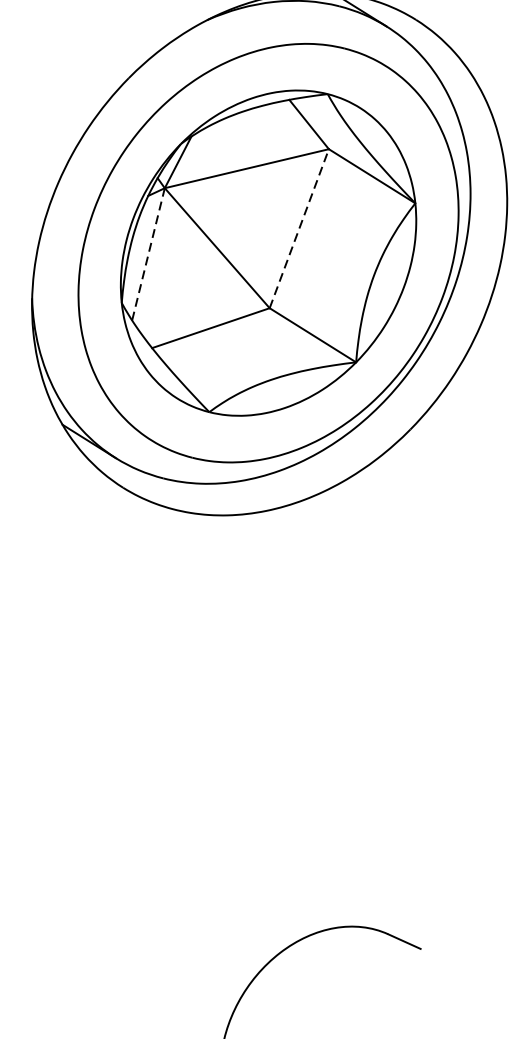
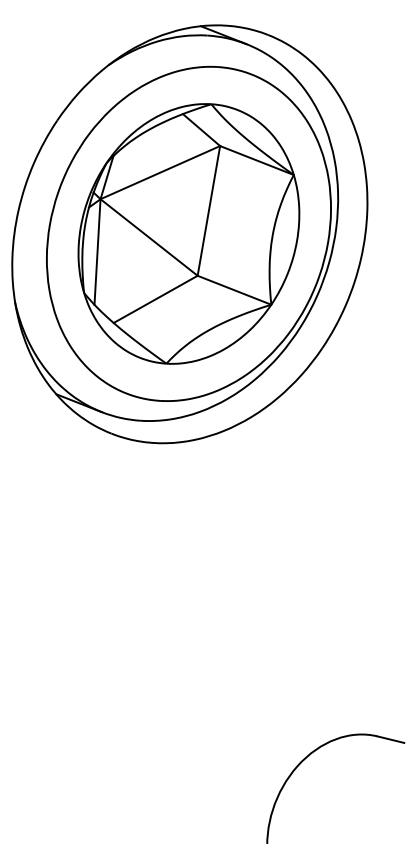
line: (298, 228) -> (208, 210), dashed -> solid
line: (148, 254) -> (97, 252), dashed -> solid

